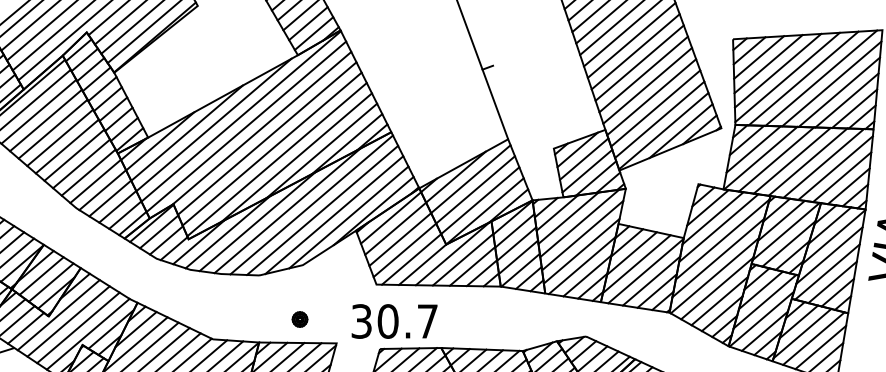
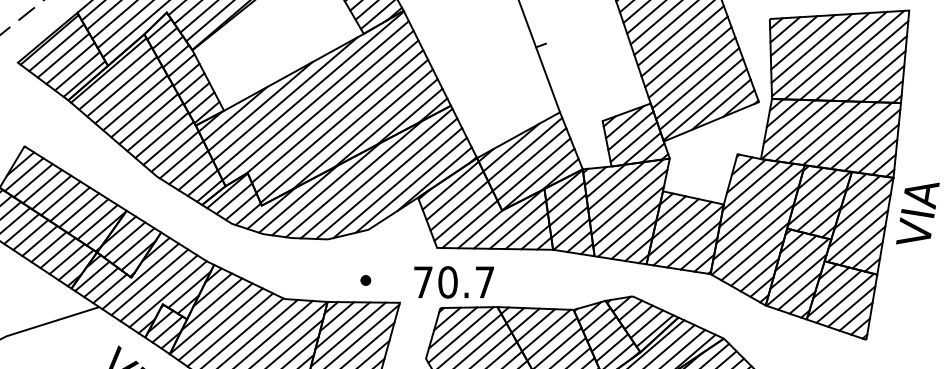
part: (299, 319) -> (365, 280), size x0.62
text: (361, 321) -> (423, 282), 30.7 -> 70.7

